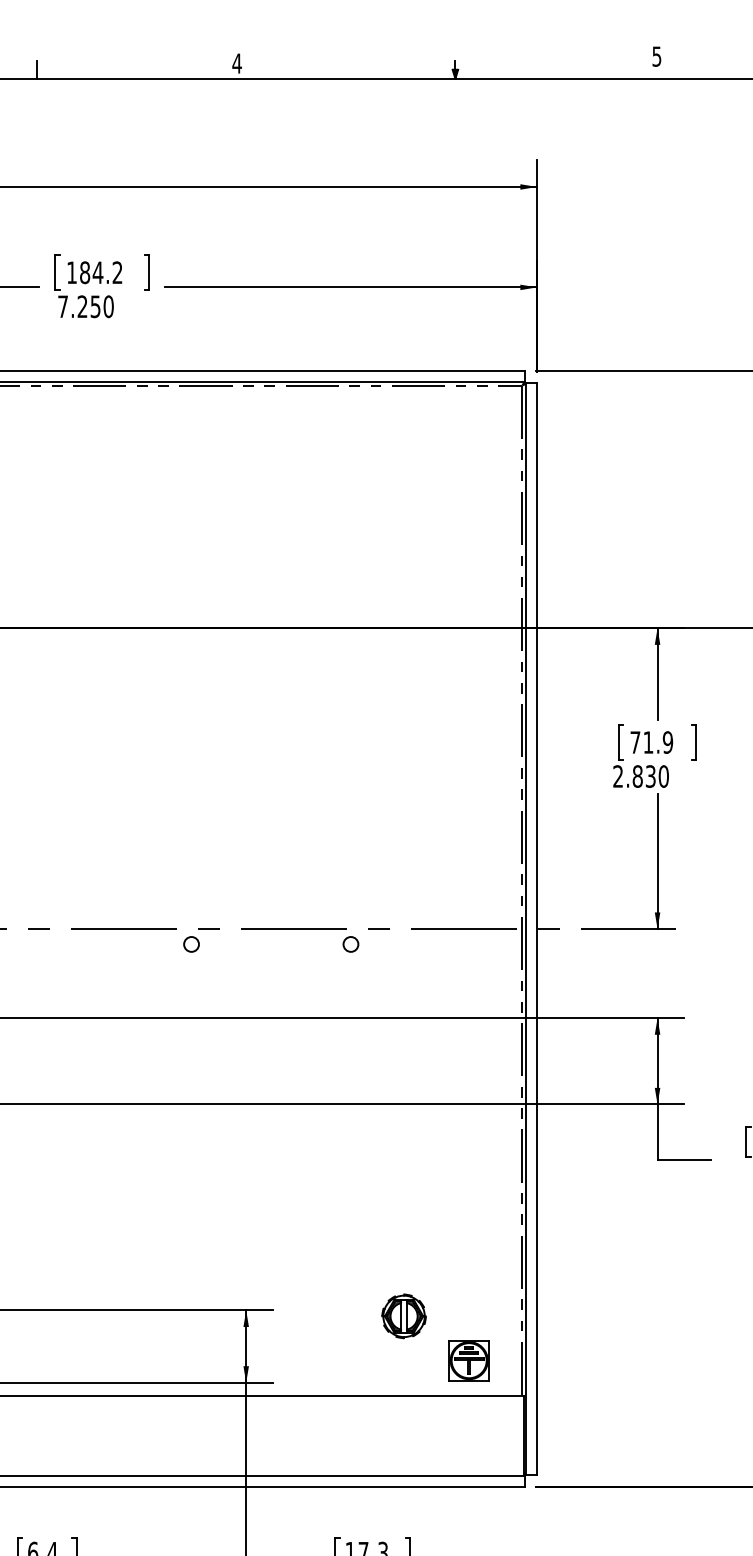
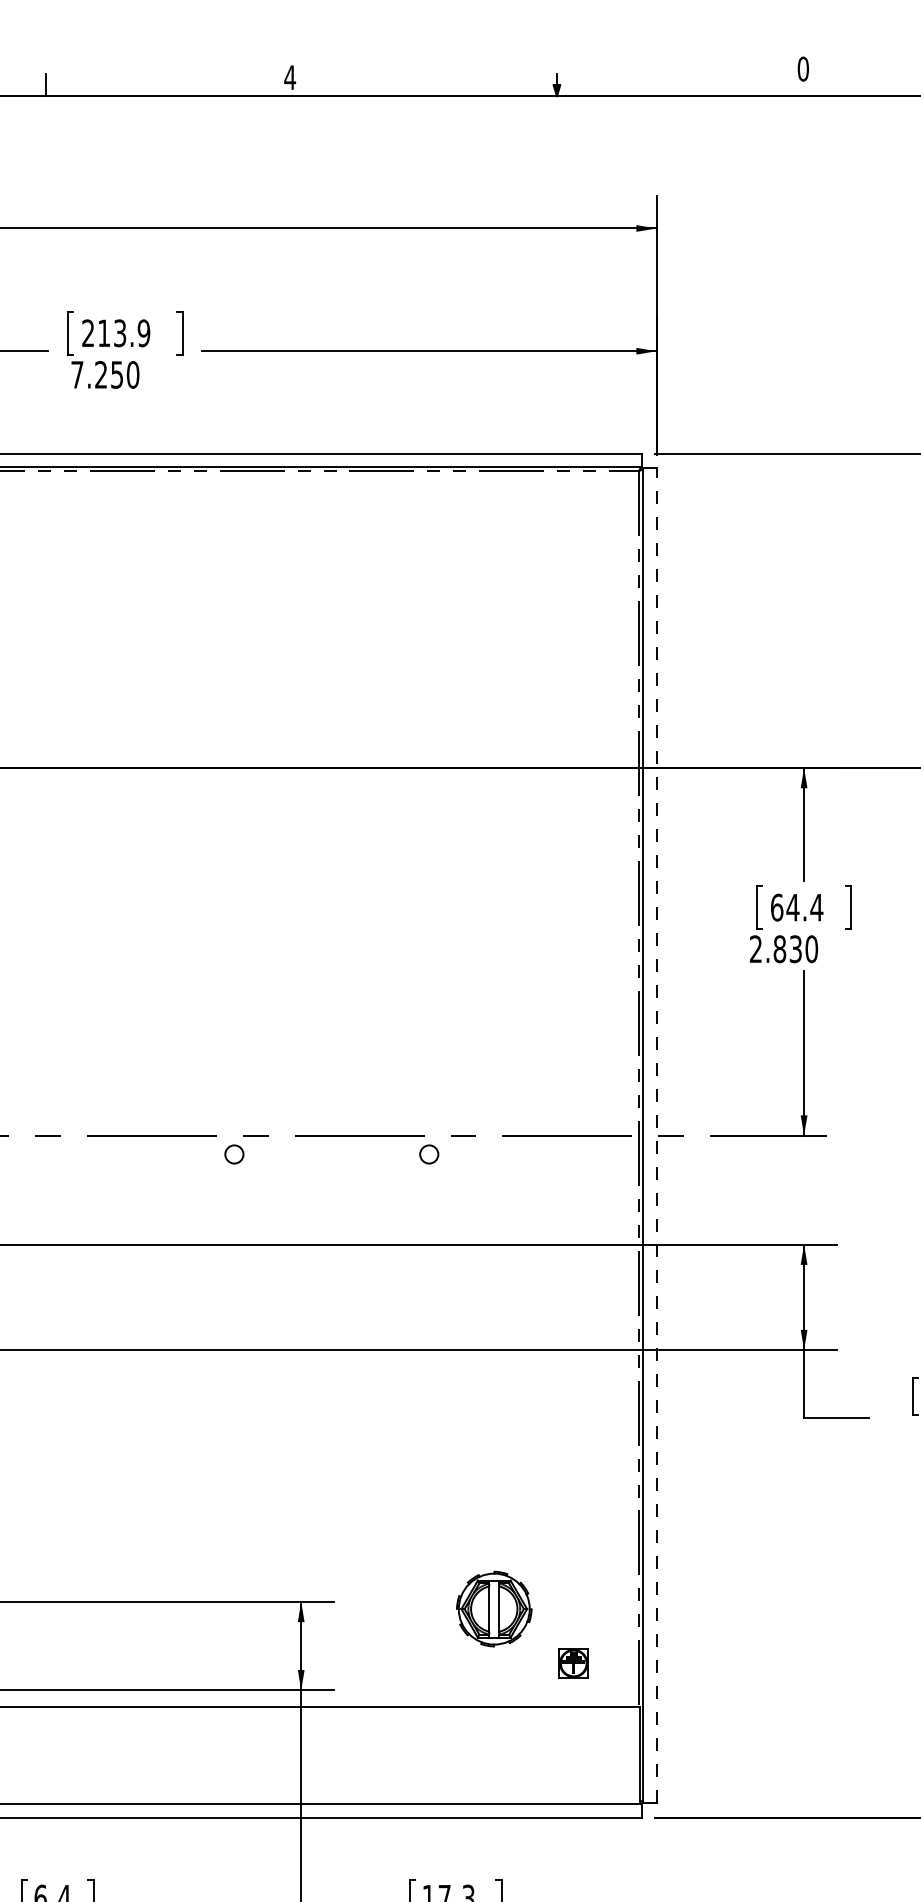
text: (656, 56) -> (802, 68), 5 -> 0
text: (94, 272) -> (115, 333), 184.2 -> 213.9
text: (651, 742) -> (796, 907), 71.9 -> 64.4
line: (536, 928) -> (656, 1134), solid -> dashed
part: (403, 1316) -> (493, 1609), size x1.4
part: (468, 1360) -> (572, 1663), size x0.6

